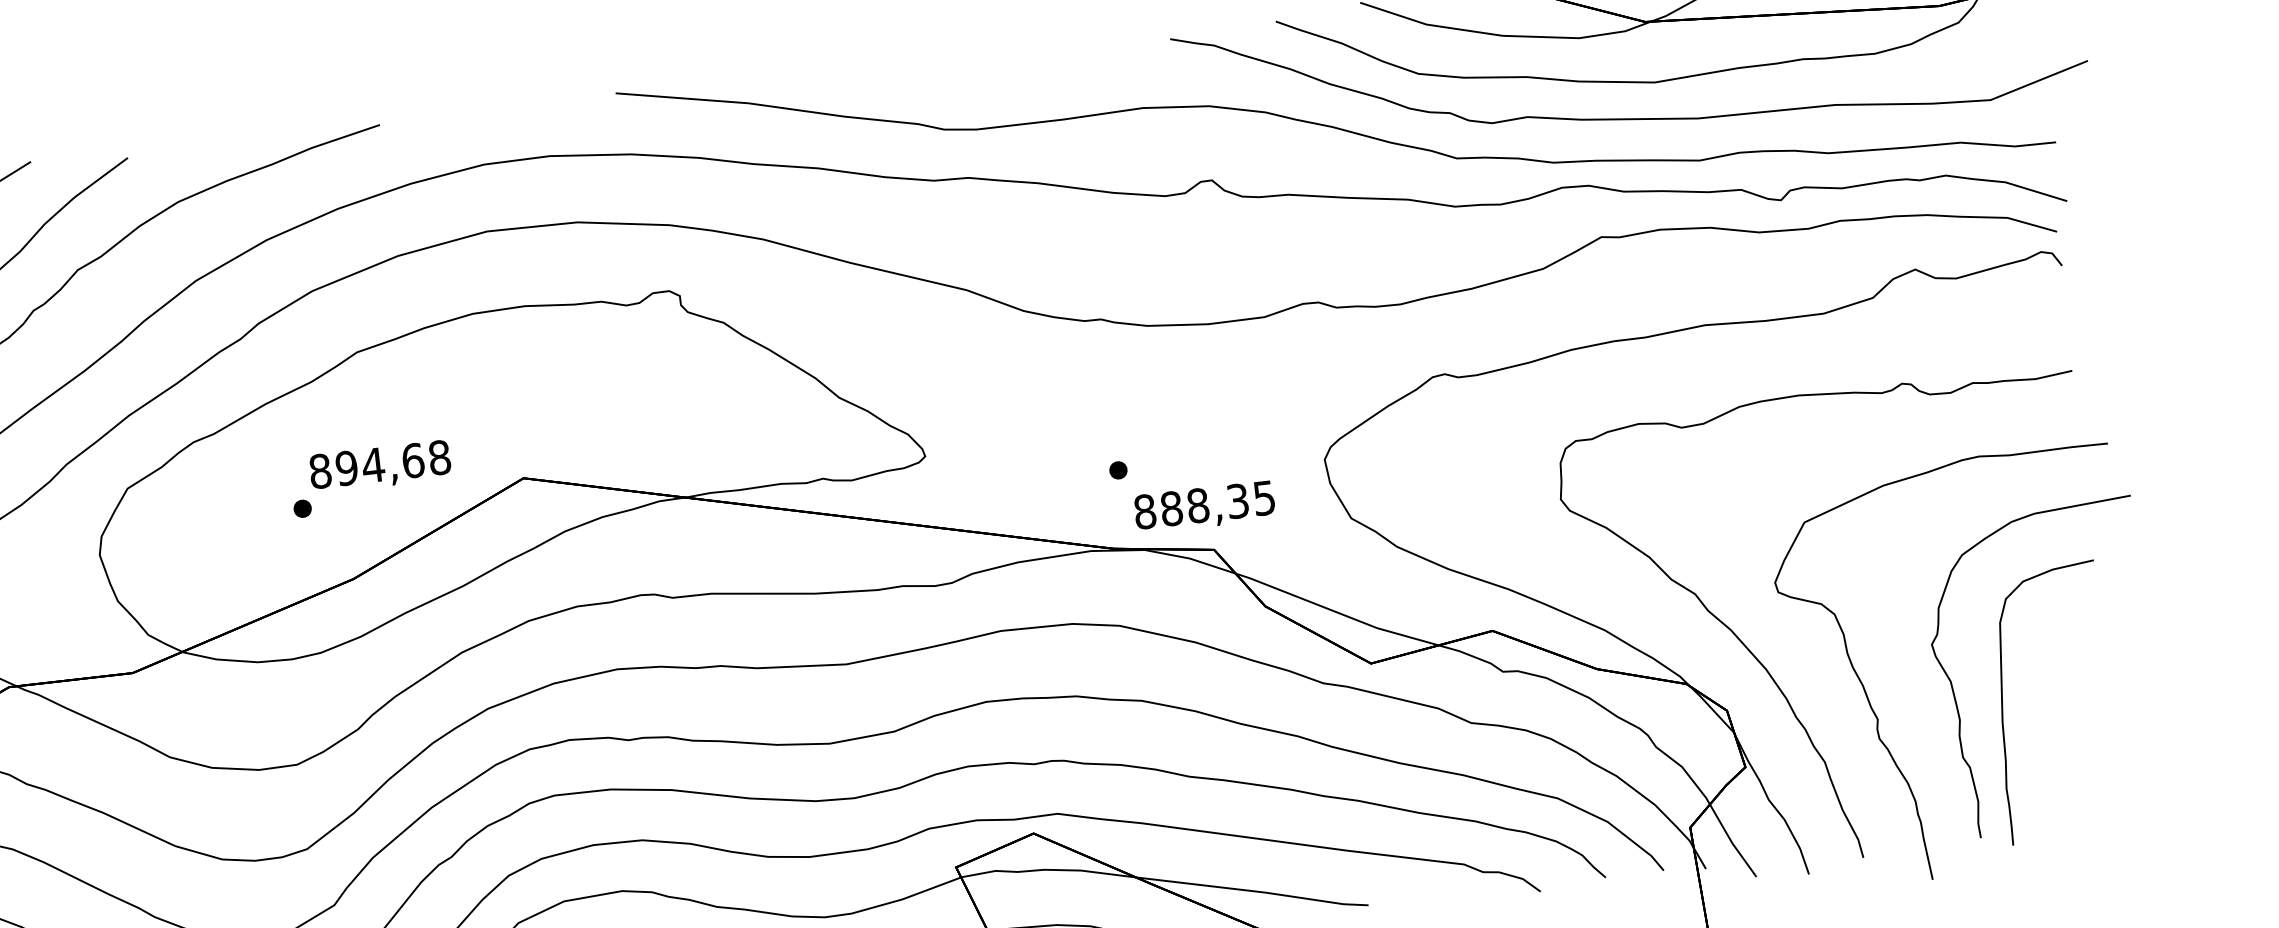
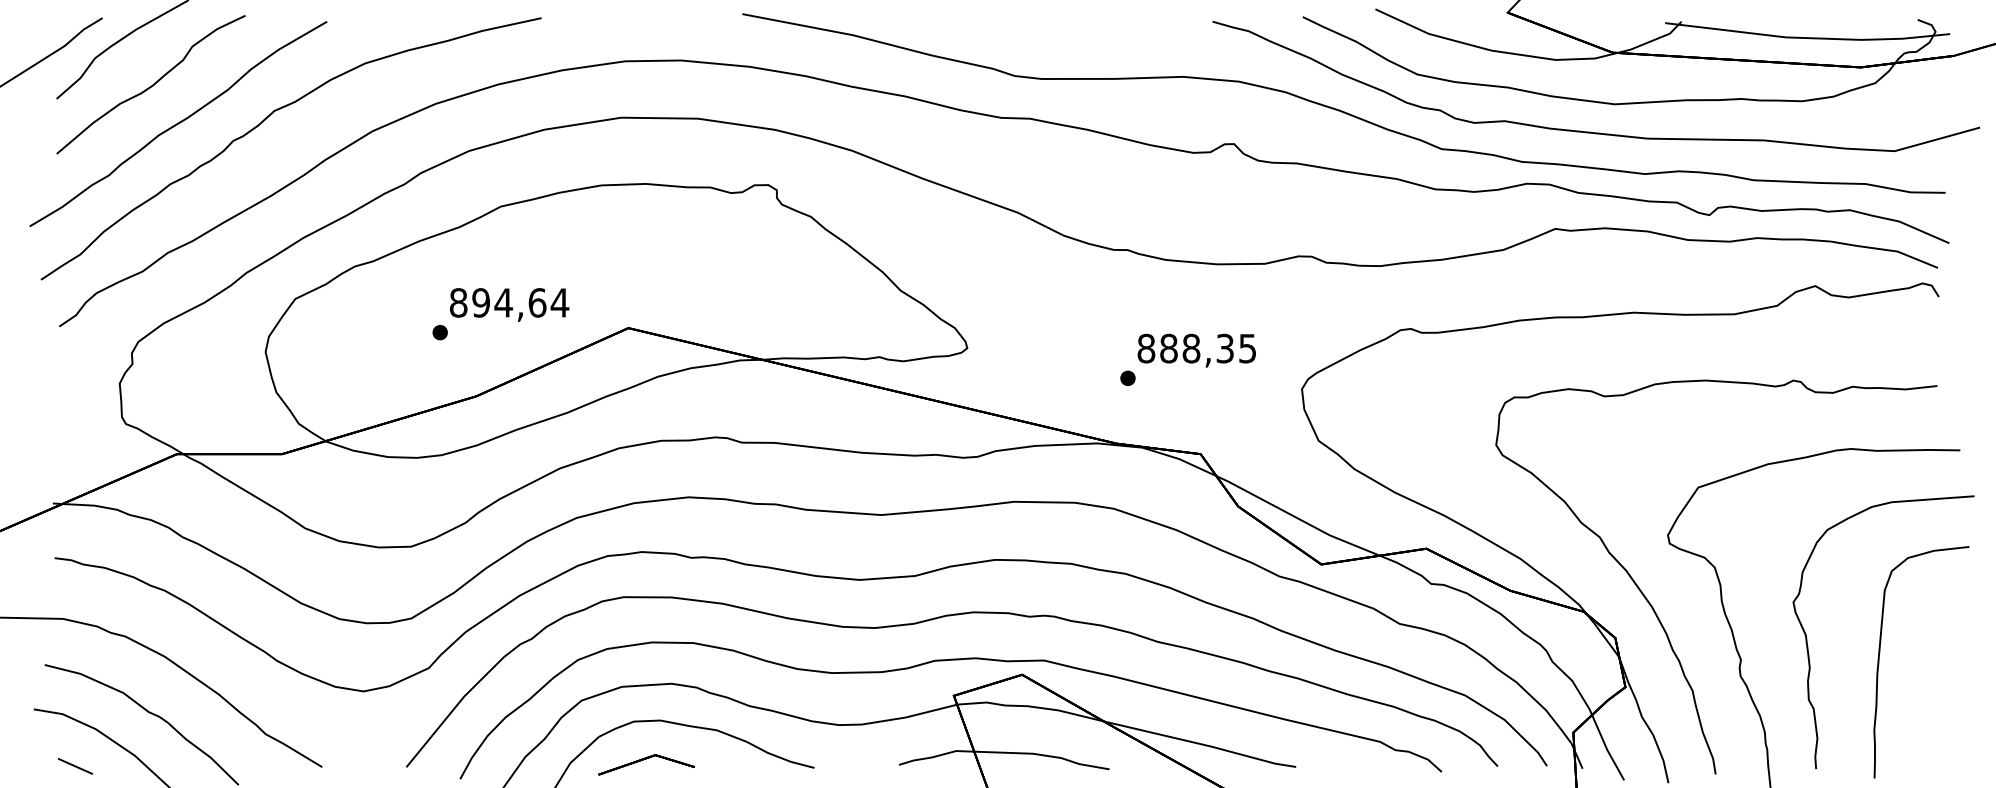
text: (439, 457) -> (559, 302), 894,68 -> 894,64
text: (1204, 507) -> (1196, 350), moved
part: (2003, 697) -> (1880, 653), moved

